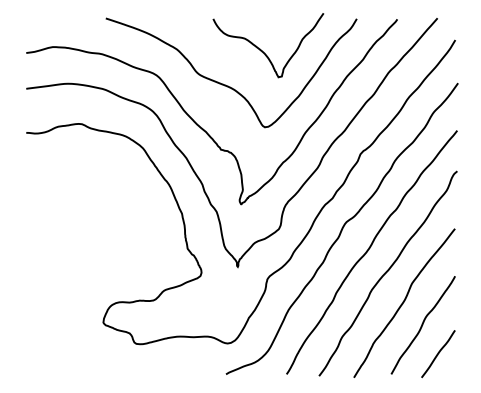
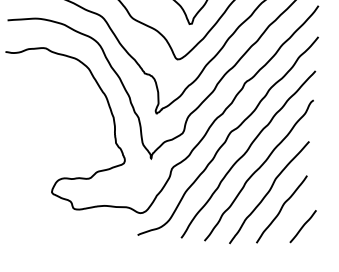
curve: (438, 354) -> (303, 226), moved

